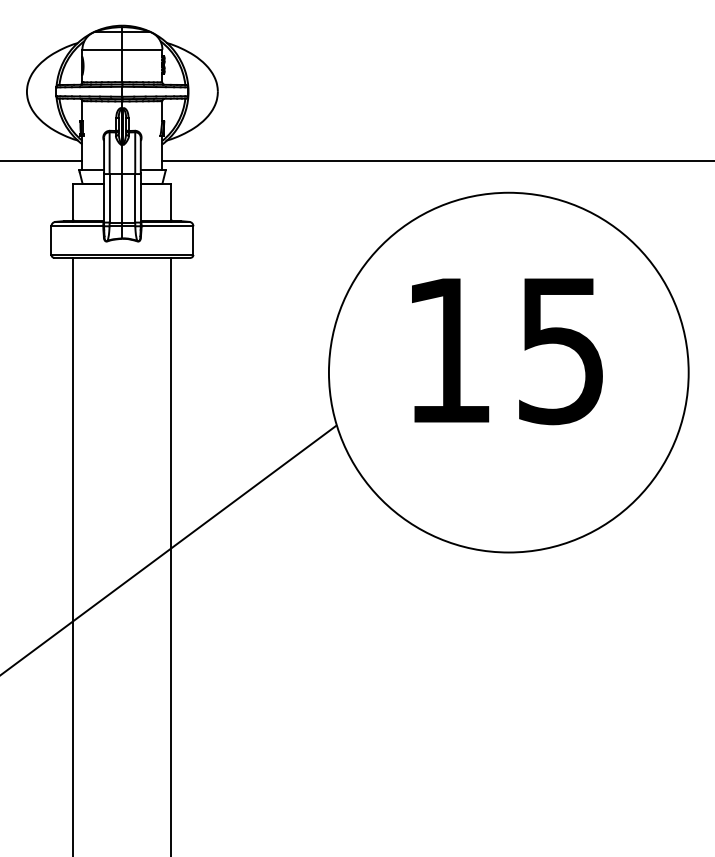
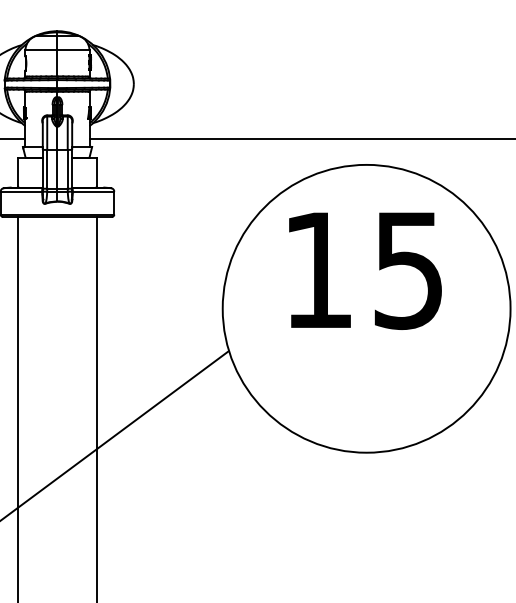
text: (507, 351) -> (365, 271), moved

